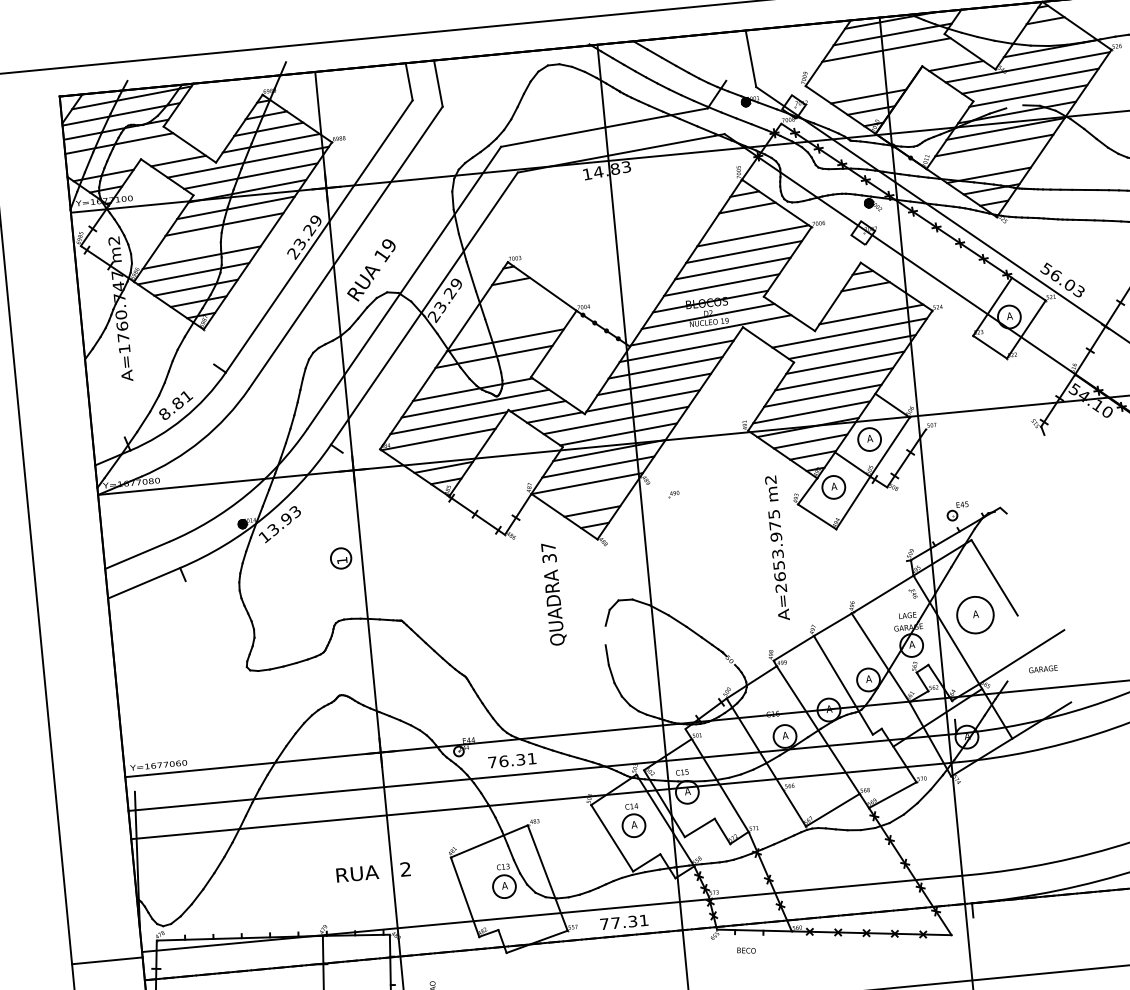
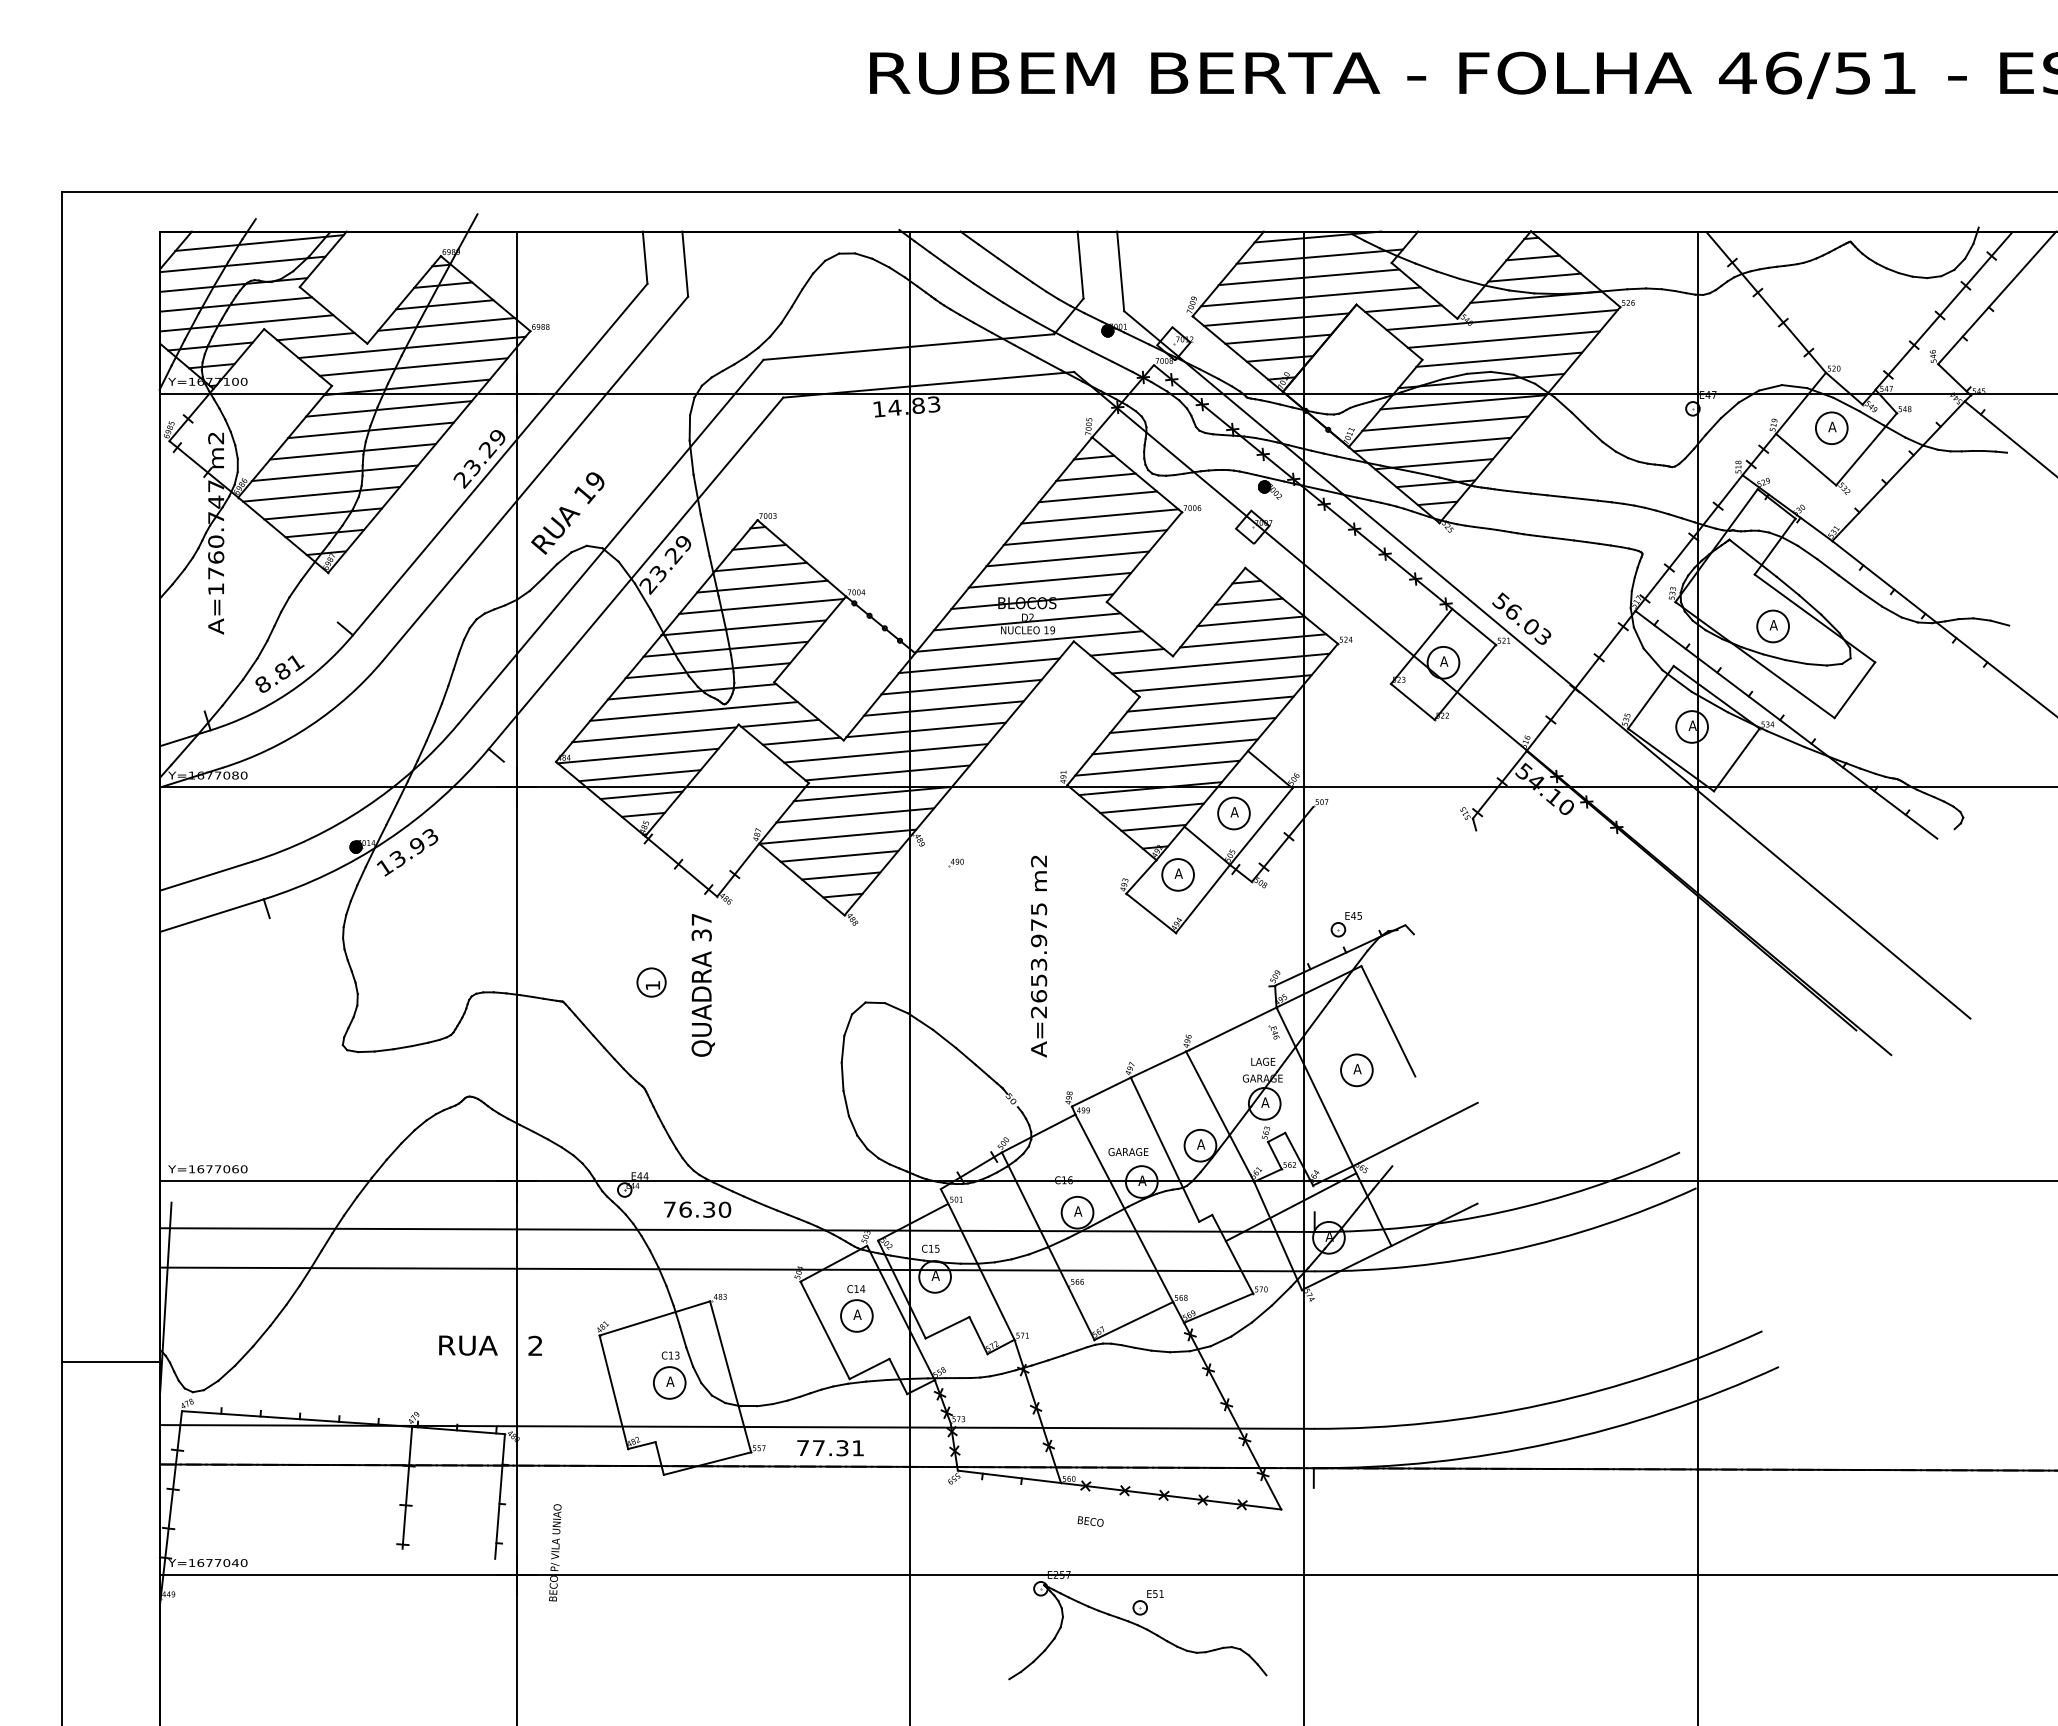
line: (1048, 34) -> (1534, 277), added
line: (721, 56) -> (1080, 264), added
line: (888, 63) -> (1310, 296), added
line: (865, 82) -> (1275, 319), added
line: (1014, 106) -> (1478, 372), added
line: (127, 156) -> (246, 323), added
line: (985, 161) -> (1431, 444), added
line: (749, 221) -> (1097, 496), added
line: (212, 240) -> (352, 451), added
line: (513, 295) -> (760, 566), added
line: (868, 300) -> (1250, 621), added
line: (515, 309) -> (761, 586), added
line: (516, 323) -> (761, 606), added
line: (782, 331) -> (1127, 652), added
line: (482, 373) -> (707, 670), added
line: (440, 453) -> (639, 775), added
line: (589, 497) -> (839, 856), added
text: (777, 548) -> (1039, 956), moved
part: (341, 558) -> (651, 982), moved
text: (553, 594) -> (702, 985), moved
circle: (975, 615) -> (1356, 1070), size x0.62
line: (605, 635) -> (842, 1048), added
text: (1043, 669) -> (1128, 1152), moved
text: (531, 758) -> (724, 1209), 76.31 -> 76.30
text: (746, 950) -> (1090, 1521), moved
line: (107, 960) -> (110, 1361), moved

